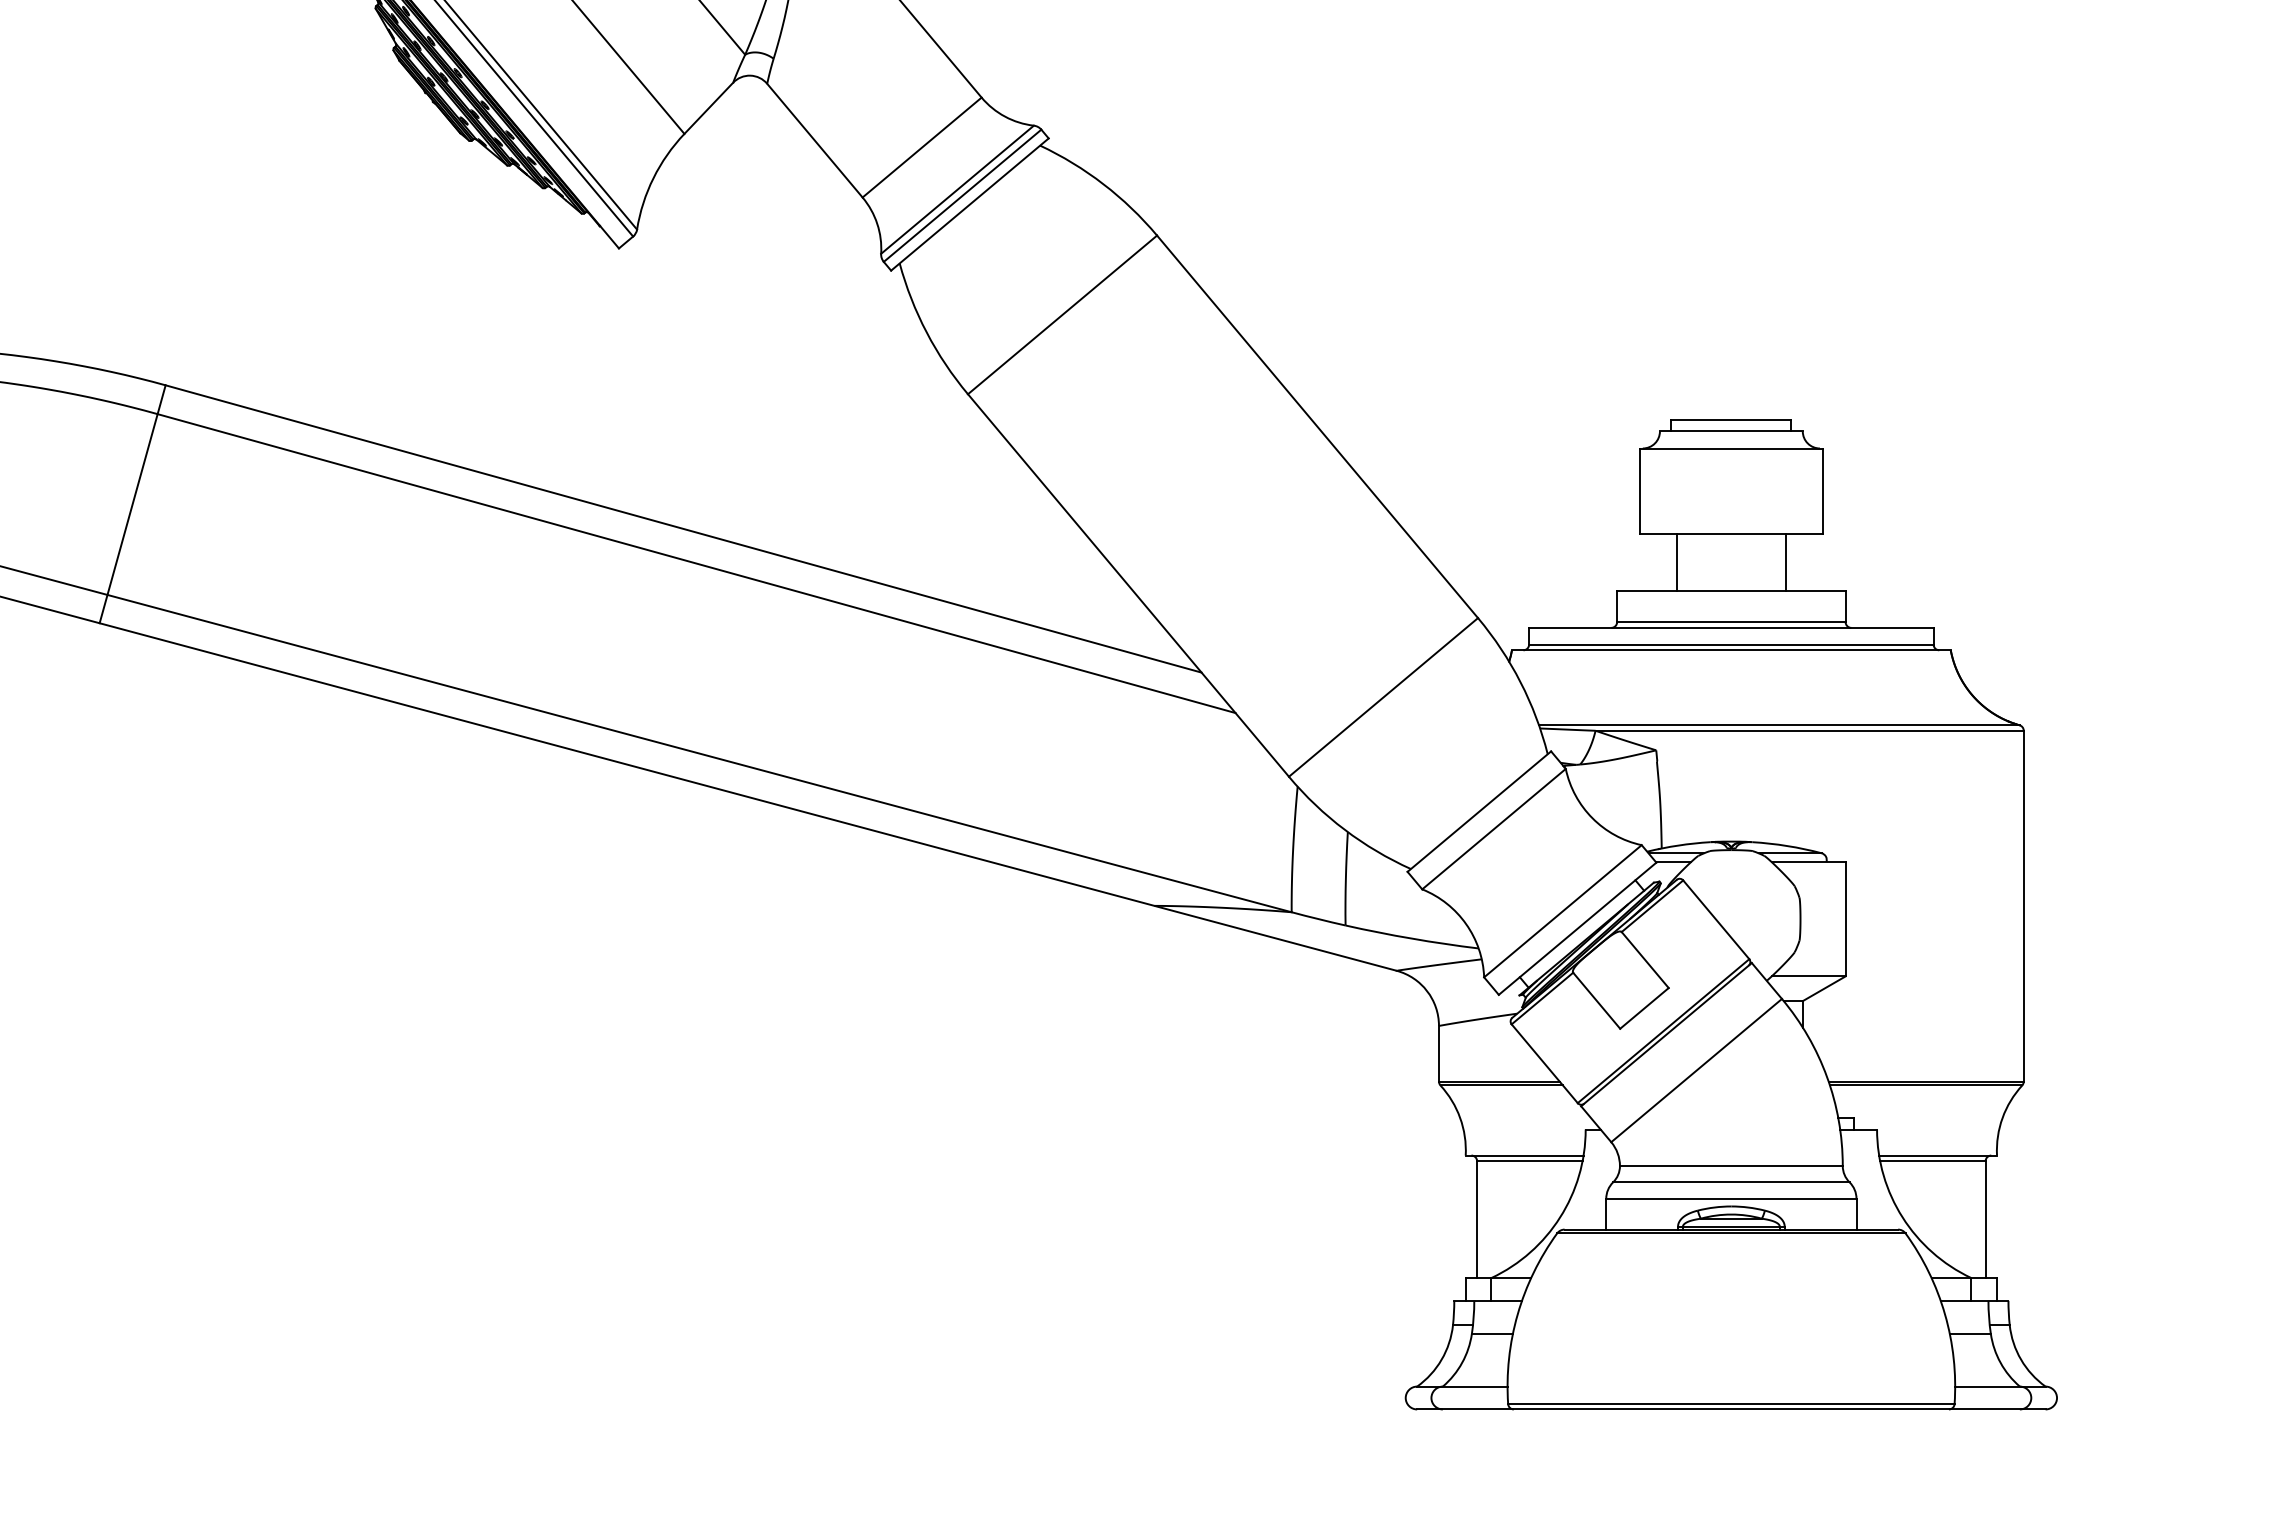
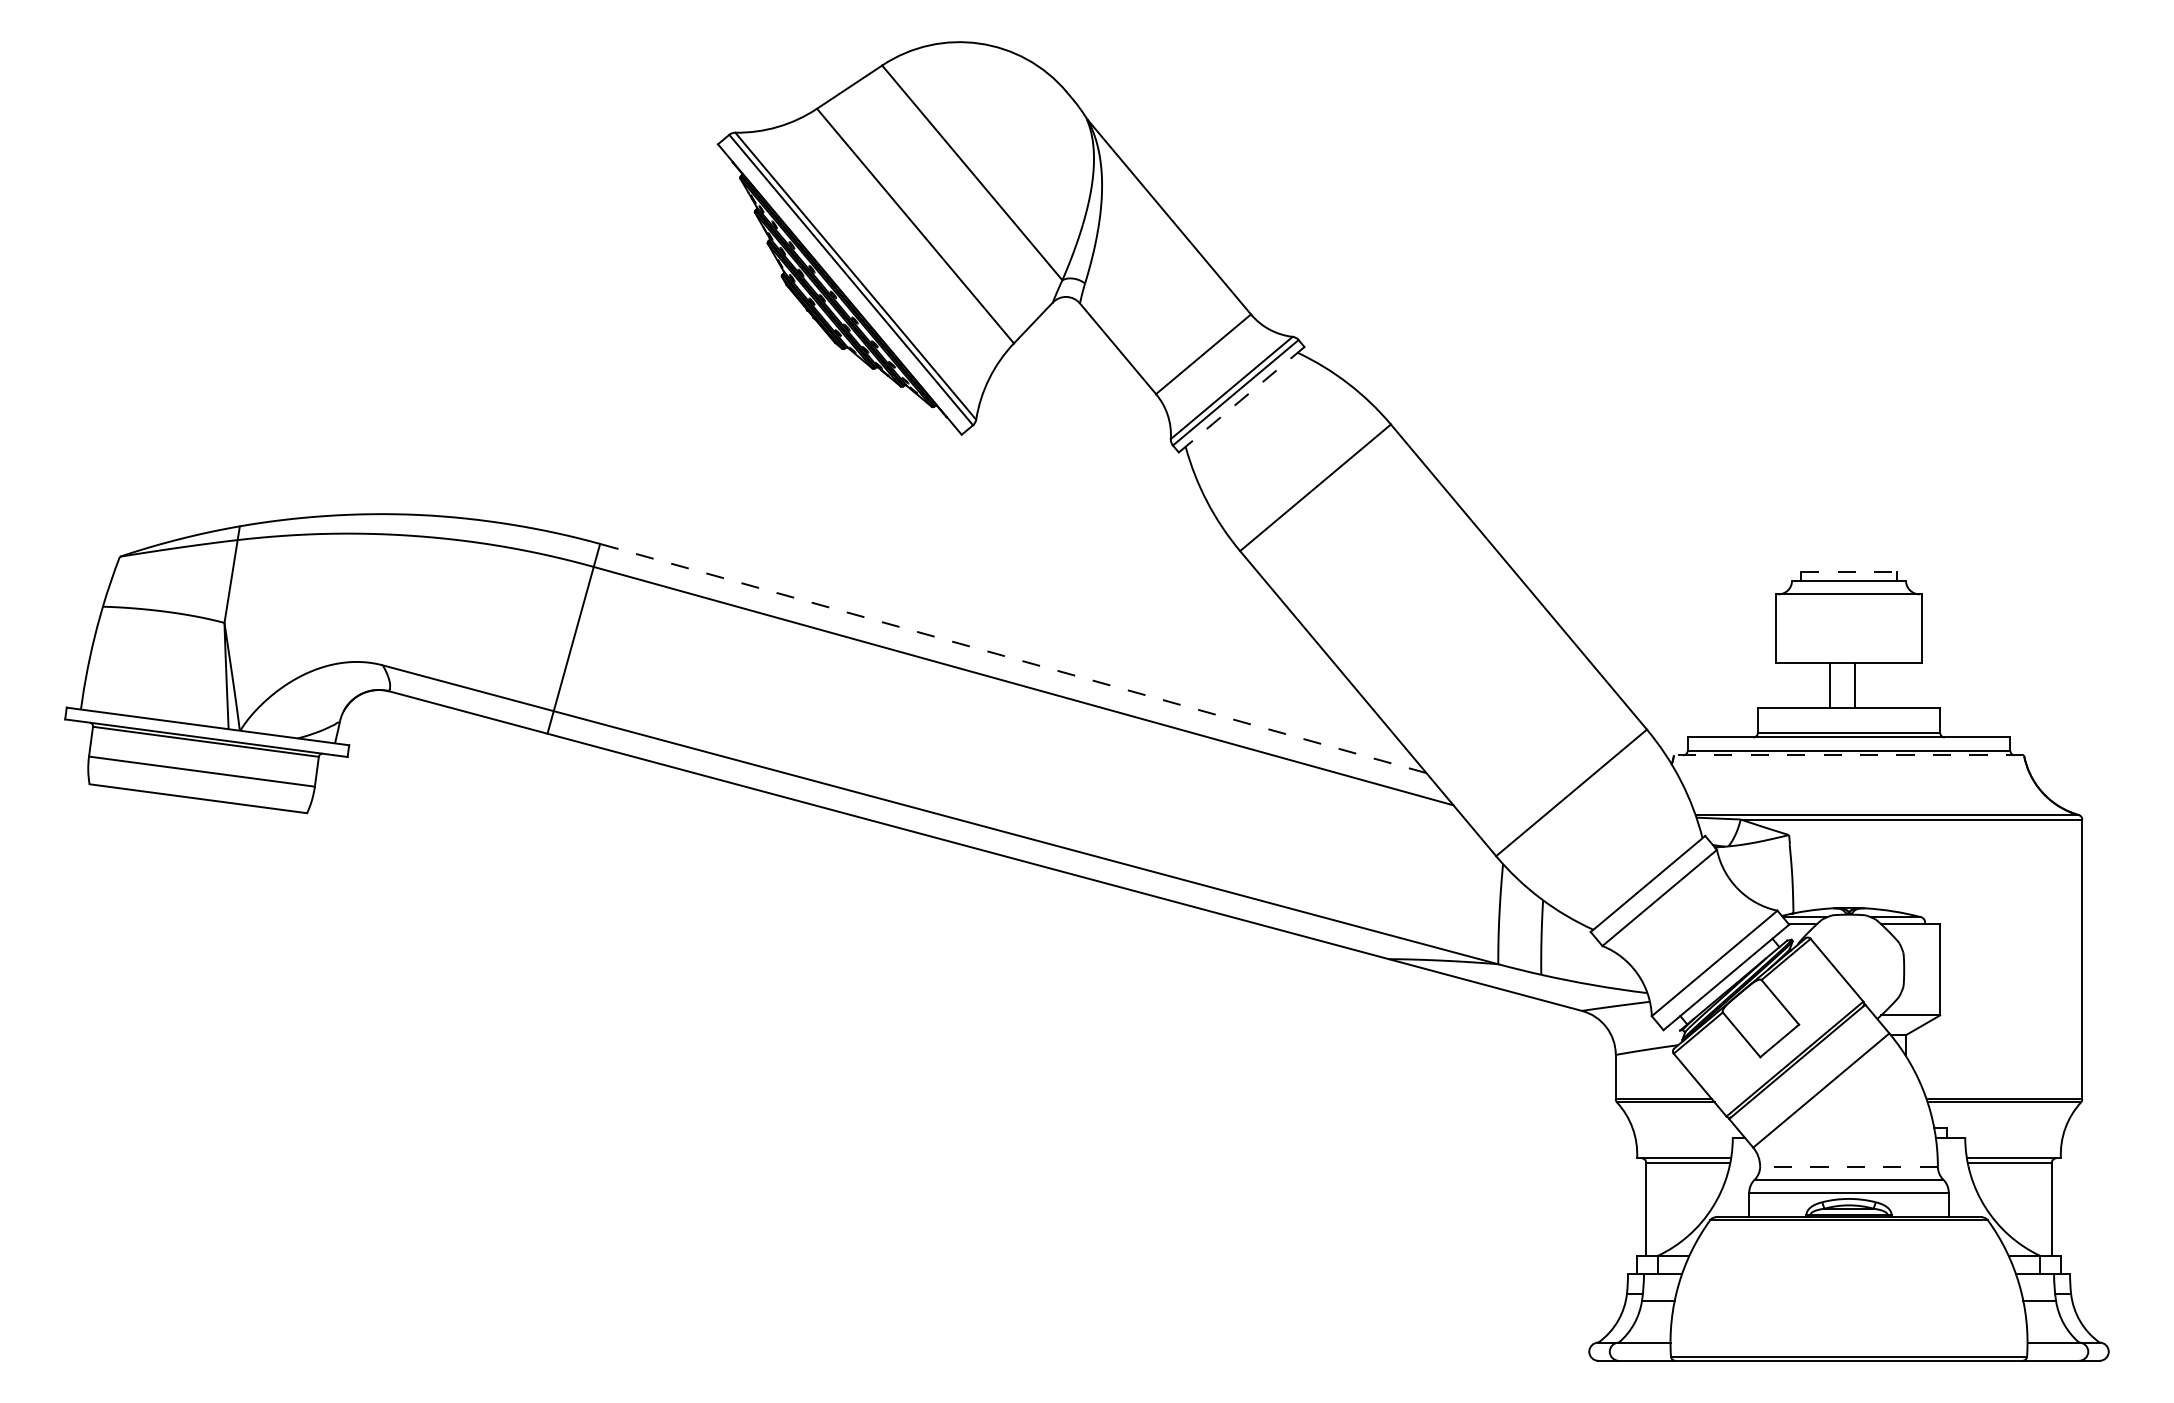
line: (969, 205) -> (1241, 400), solid -> dashed
line: (1731, 419) -> (1849, 571), solid -> dashed
line: (683, 528) -> (1013, 658), solid -> dashed
line: (1676, 562) -> (1854, 685), moved
line: (1785, 562) -> (1830, 685), moved
line: (1731, 650) -> (1849, 755), solid -> dashed
line: (1731, 1165) -> (1849, 1166), solid -> dashed

